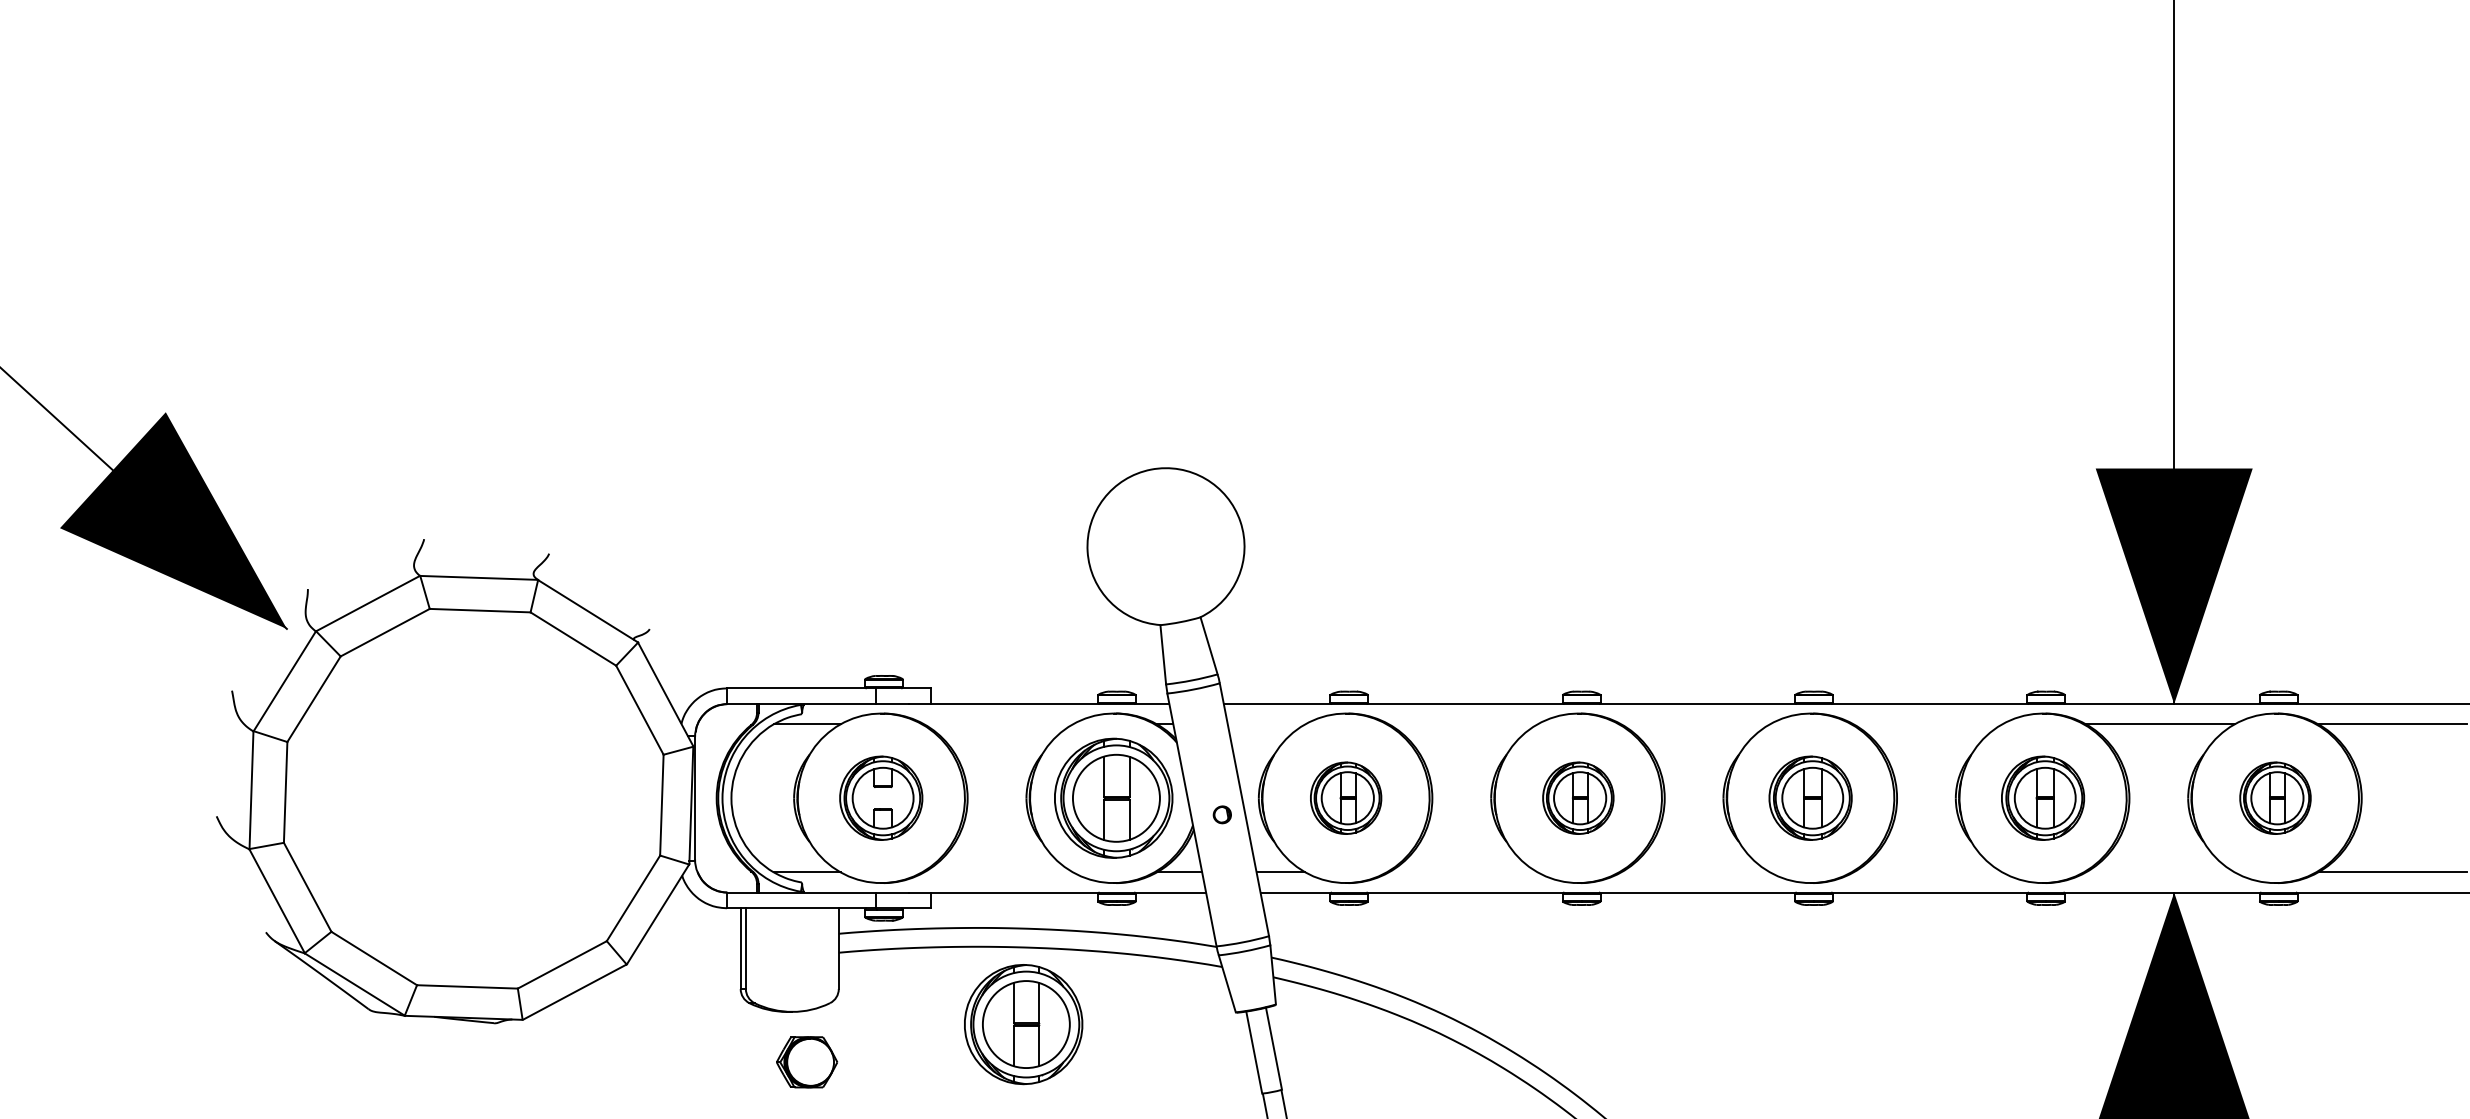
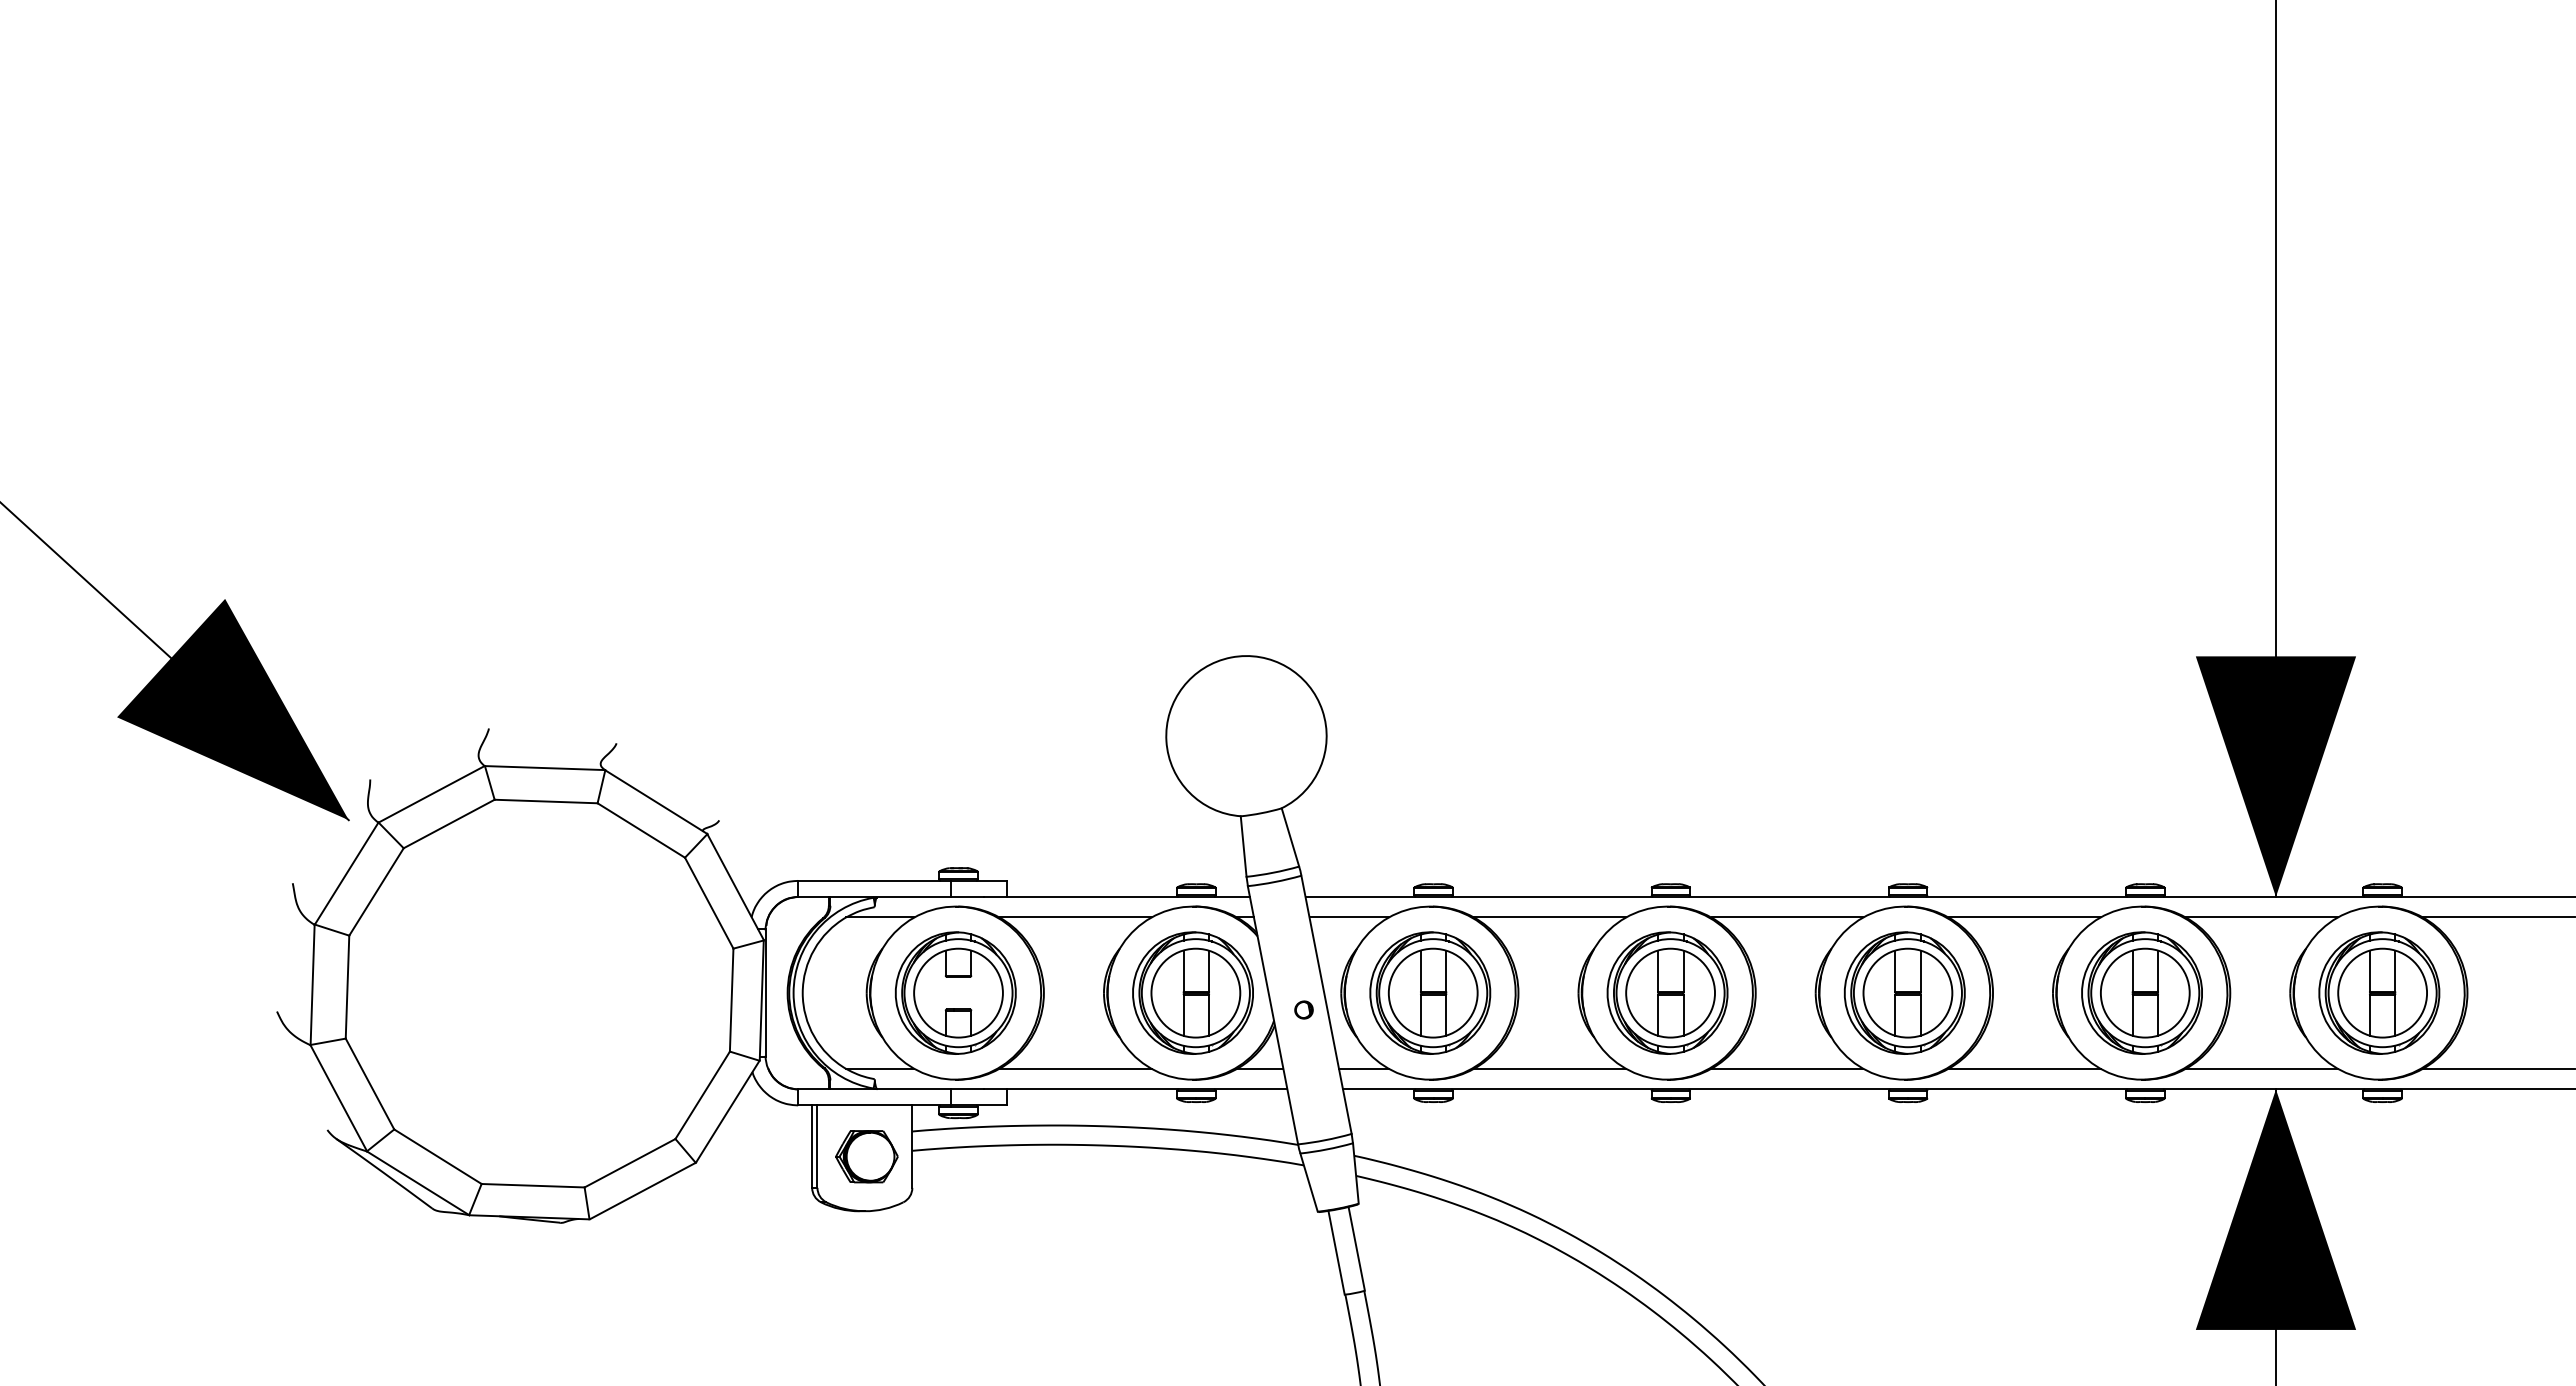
line: (998, 724) -> (1075, 917), added
line: (1265, 724) -> (1348, 917), added
line: (1463, 724) -> (1550, 917), added
line: (1695, 724) -> (1787, 917), added
line: (1927, 724) -> (2024, 917), added
part: (881, 797) -> (955, 992), size x1.43
part: (1346, 797) -> (1430, 992), size x1.67
part: (1578, 797) -> (1667, 992), size x1.67
part: (1810, 797) -> (1904, 992), size x1.43
part: (2042, 797) -> (2141, 992), size x1.43
part: (2275, 797) -> (2379, 992), size x1.67
line: (998, 872) -> (1075, 1068), added
line: (1463, 872) -> (1550, 1068), added
line: (1695, 872) -> (1787, 1068), added
line: (1927, 872) -> (2024, 1068), added
line: (2160, 872) -> (2261, 1068), added
part: (1023, 1023) -> (1100, 1223), removed
part: (806, 1062) -> (866, 1156), moved

